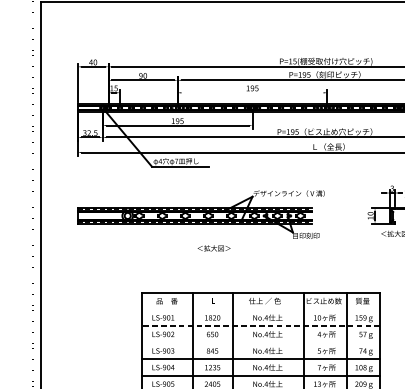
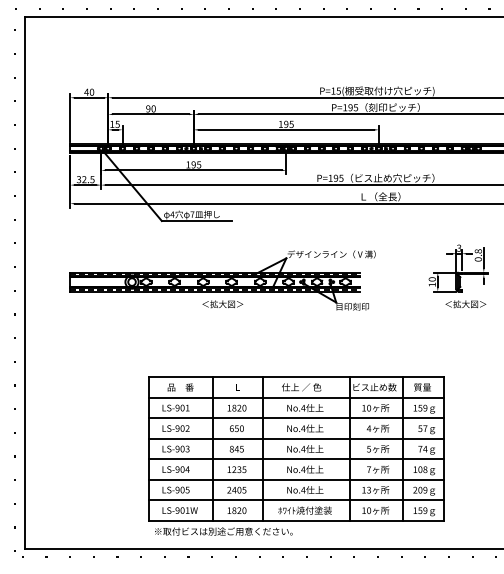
line: (252, 92) -> (286, 129), added
text: (213, 248) -> (222, 304), moved
line: (260, 309) -> (296, 397), added
line: (260, 326) -> (296, 418), dashed -> solid
line: (260, 342) -> (296, 438), added

